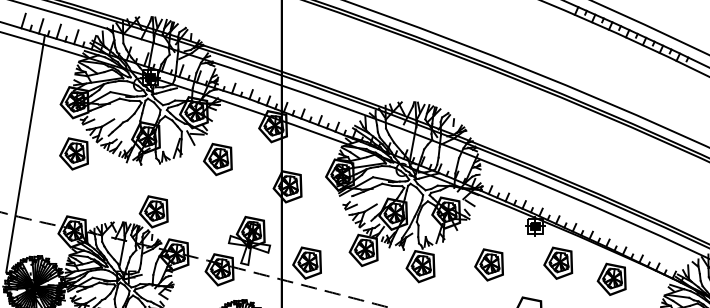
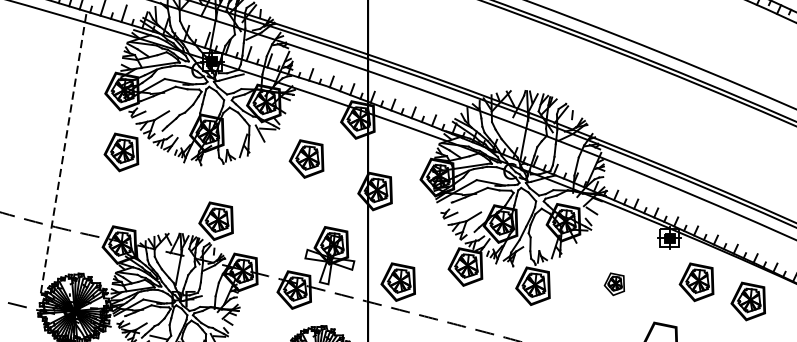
line: (25, 153) -> (63, 151), solid -> dashed
part: (217, 159) -> (306, 159), moved
part: (488, 264) -> (613, 283), size x0.6
part: (611, 278) -> (748, 300), moved

